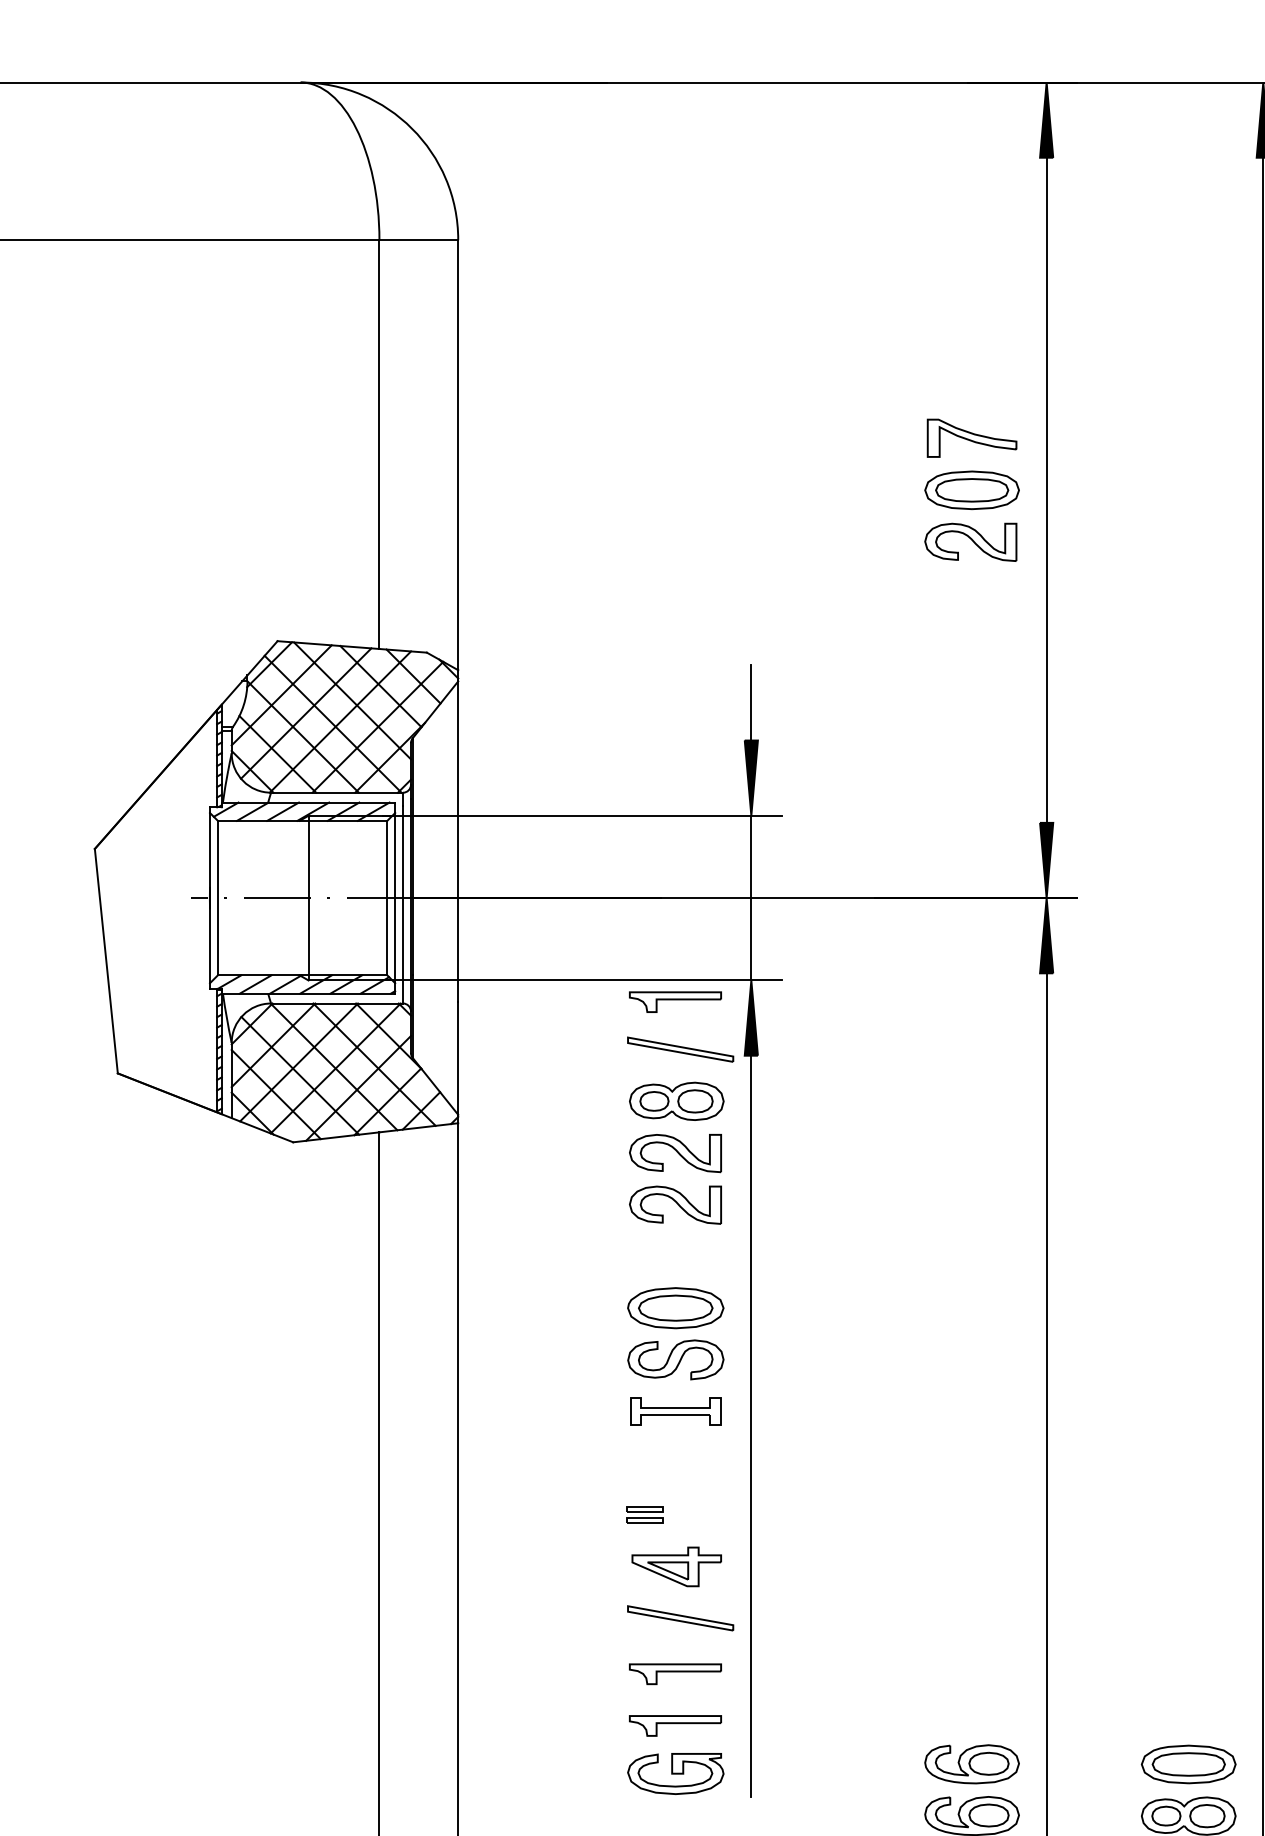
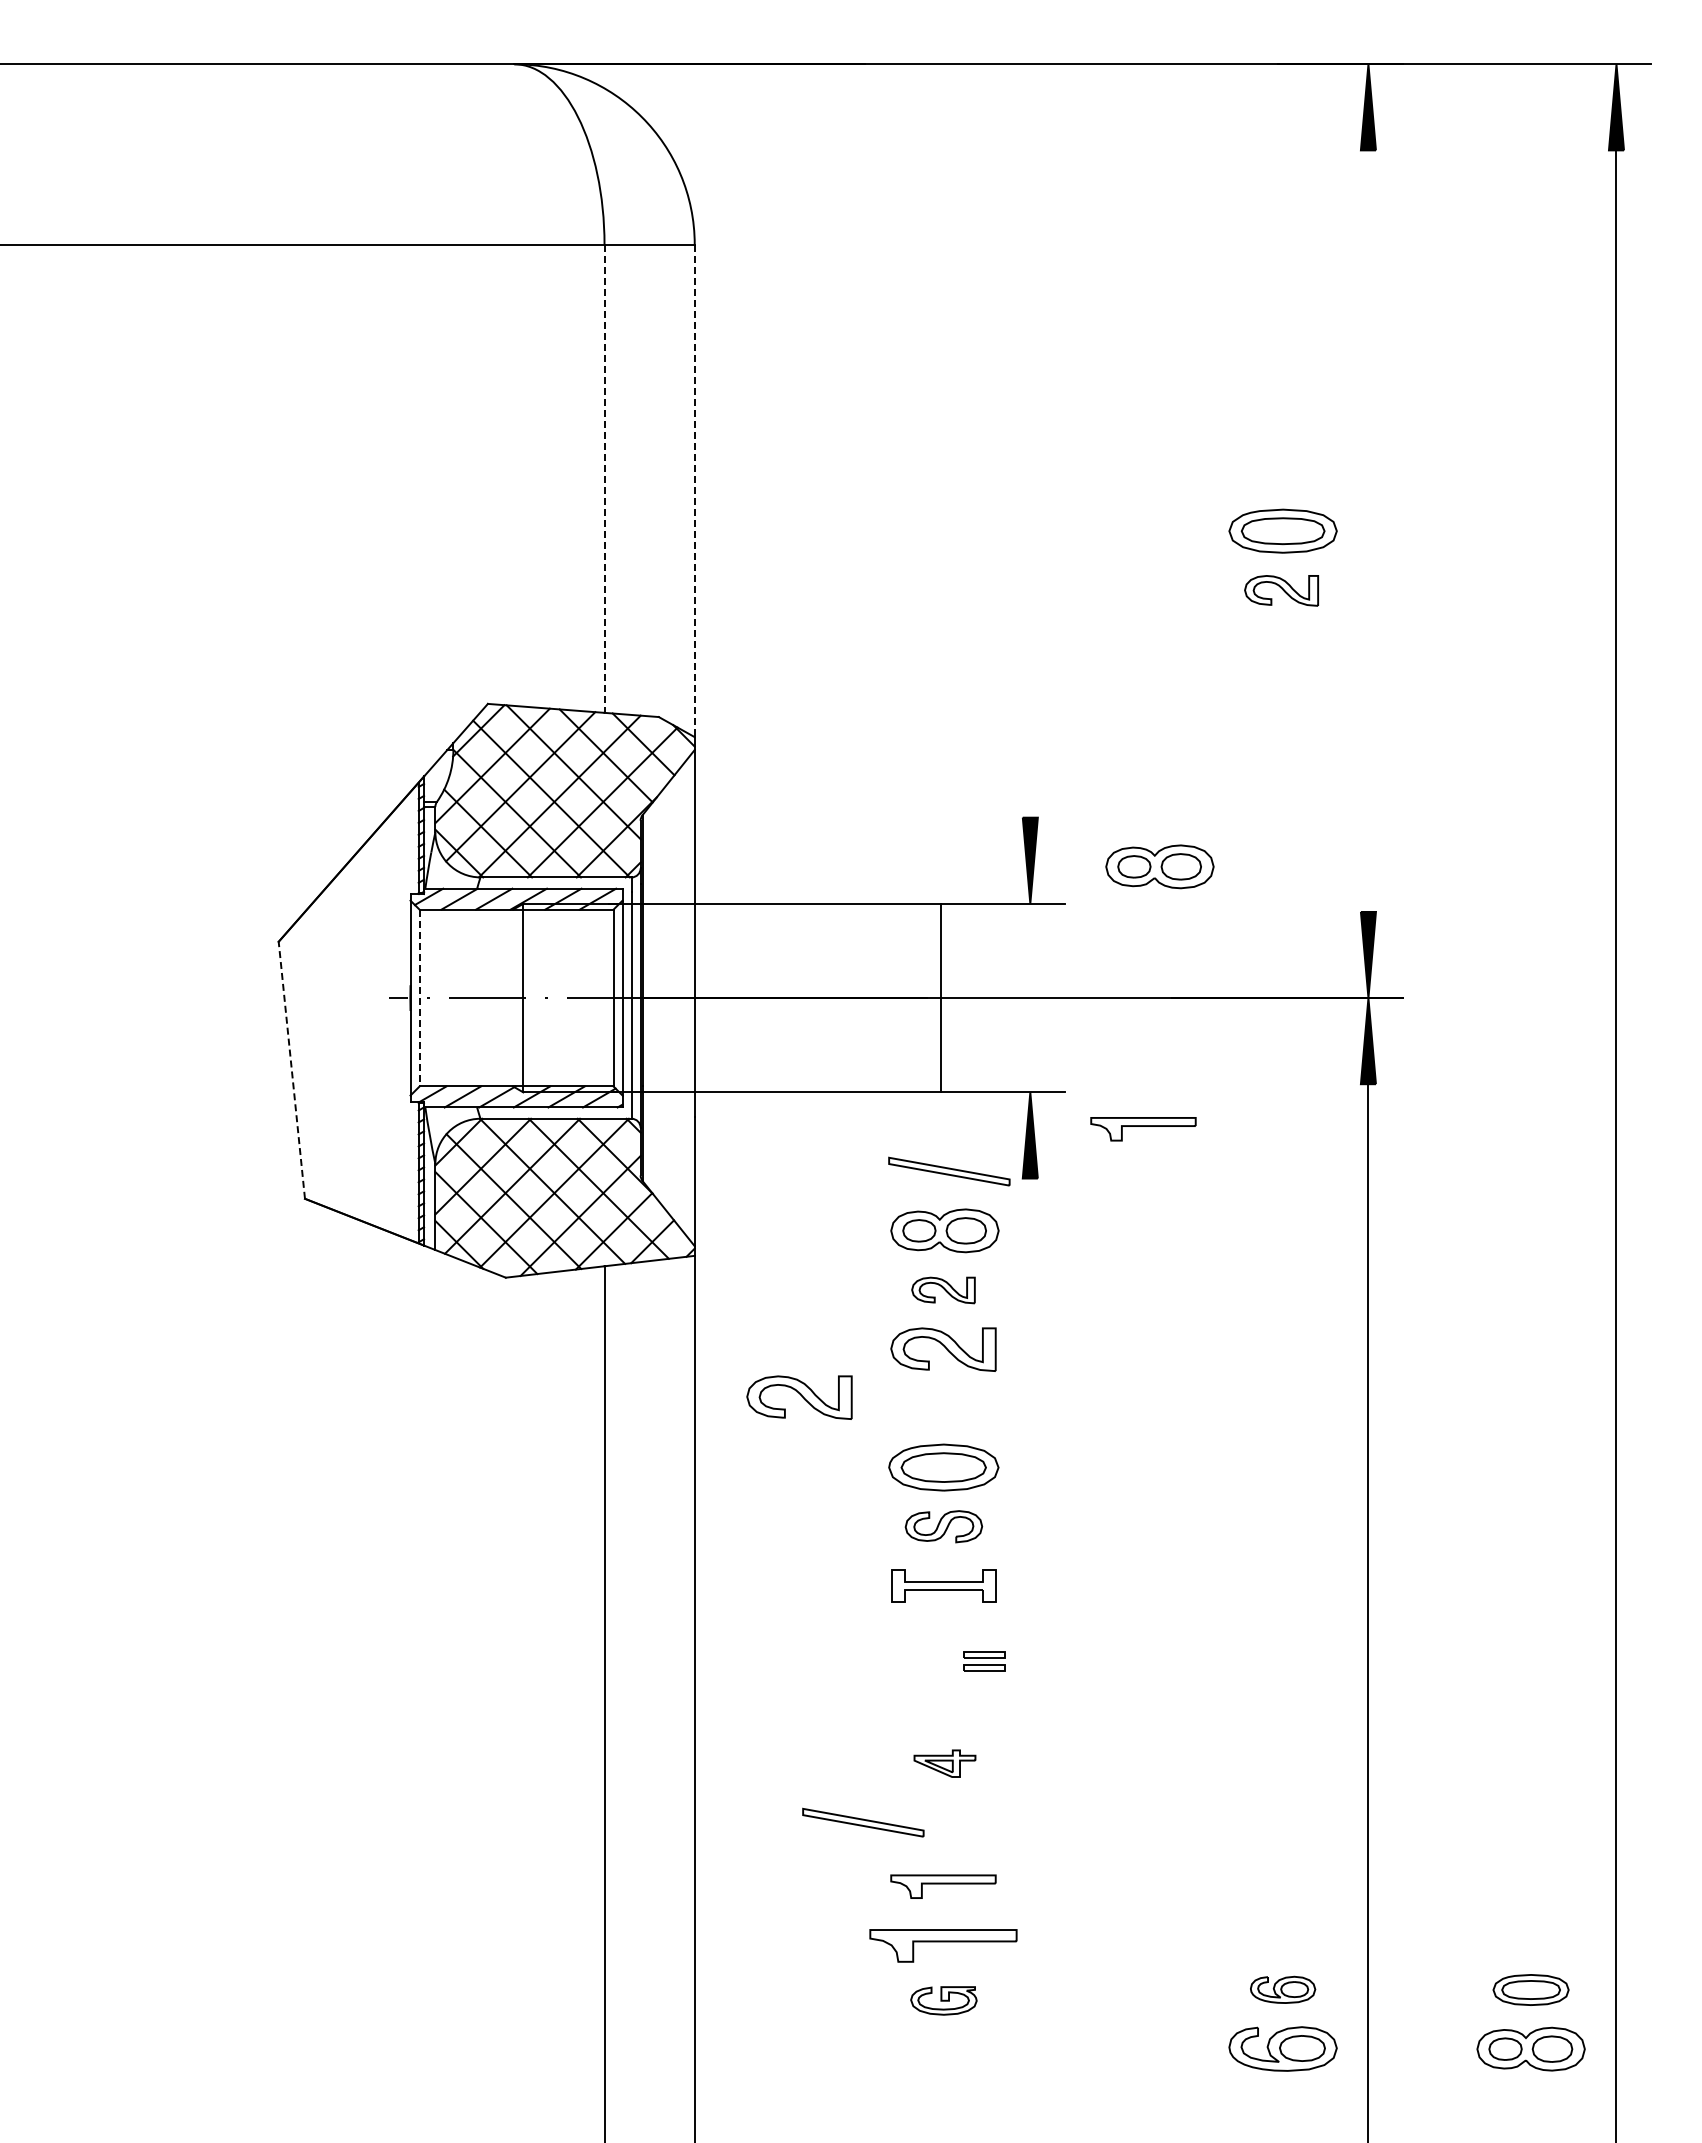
part: (971, 438) -> (1282, 471), removed
line: (379, 445) -> (604, 479), solid -> dashed
line: (458, 455) -> (694, 491), solid -> dashed
line: (1046, 489) -> (1368, 530), removed
part: (970, 542) -> (1281, 590), size x0.7
line: (751, 701) -> (1030, 773), removed
part: (864, 783) -> (1159, 866), added
line: (751, 897) -> (941, 997), moved
line: (217, 898) -> (419, 998), solid -> dashed
line: (106, 960) -> (291, 1069), solid -> dashed
part: (675, 1002) -> (1143, 1129), moved
part: (675, 1153) -> (943, 1290), size x0.6
part: (549, 1246) -> (799, 1397), added
part: (675, 1359) -> (943, 1526), size x0.7
line: (751, 1426) -> (1030, 1602), removed
part: (644, 1515) -> (984, 1661), moved
part: (676, 1566) -> (944, 1763), size x0.6
part: (680, 1618) -> (863, 1822), moved
part: (675, 1725) -> (943, 1945), size x1.4
part: (971, 1764) -> (1282, 1989), size x0.6
part: (1188, 1764) -> (1530, 1989), size x0.7
part: (675, 1773) -> (943, 2000), size x0.6

